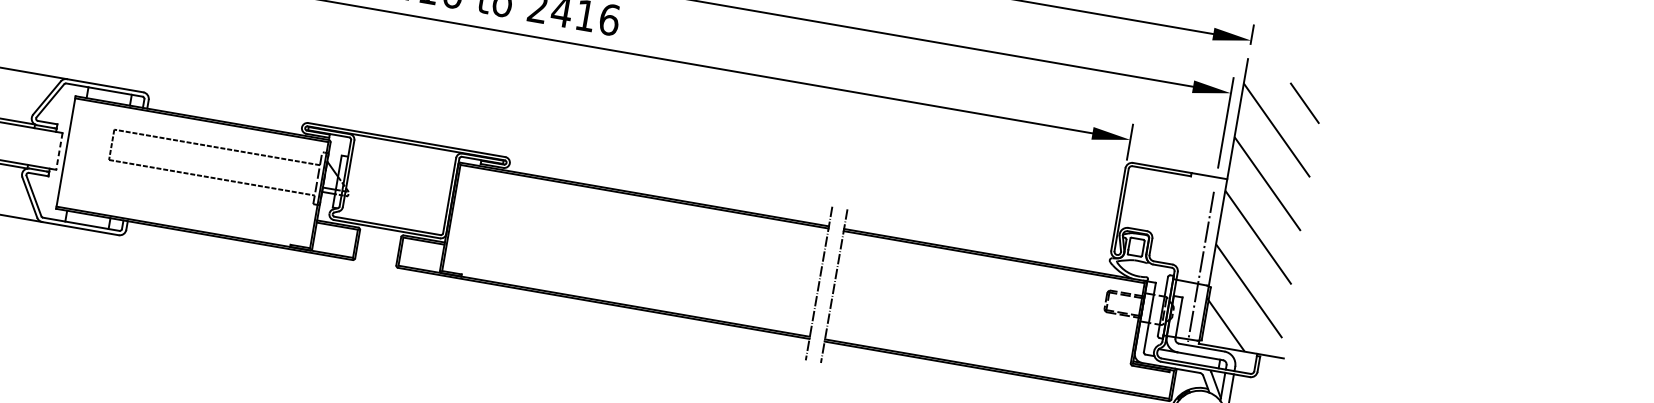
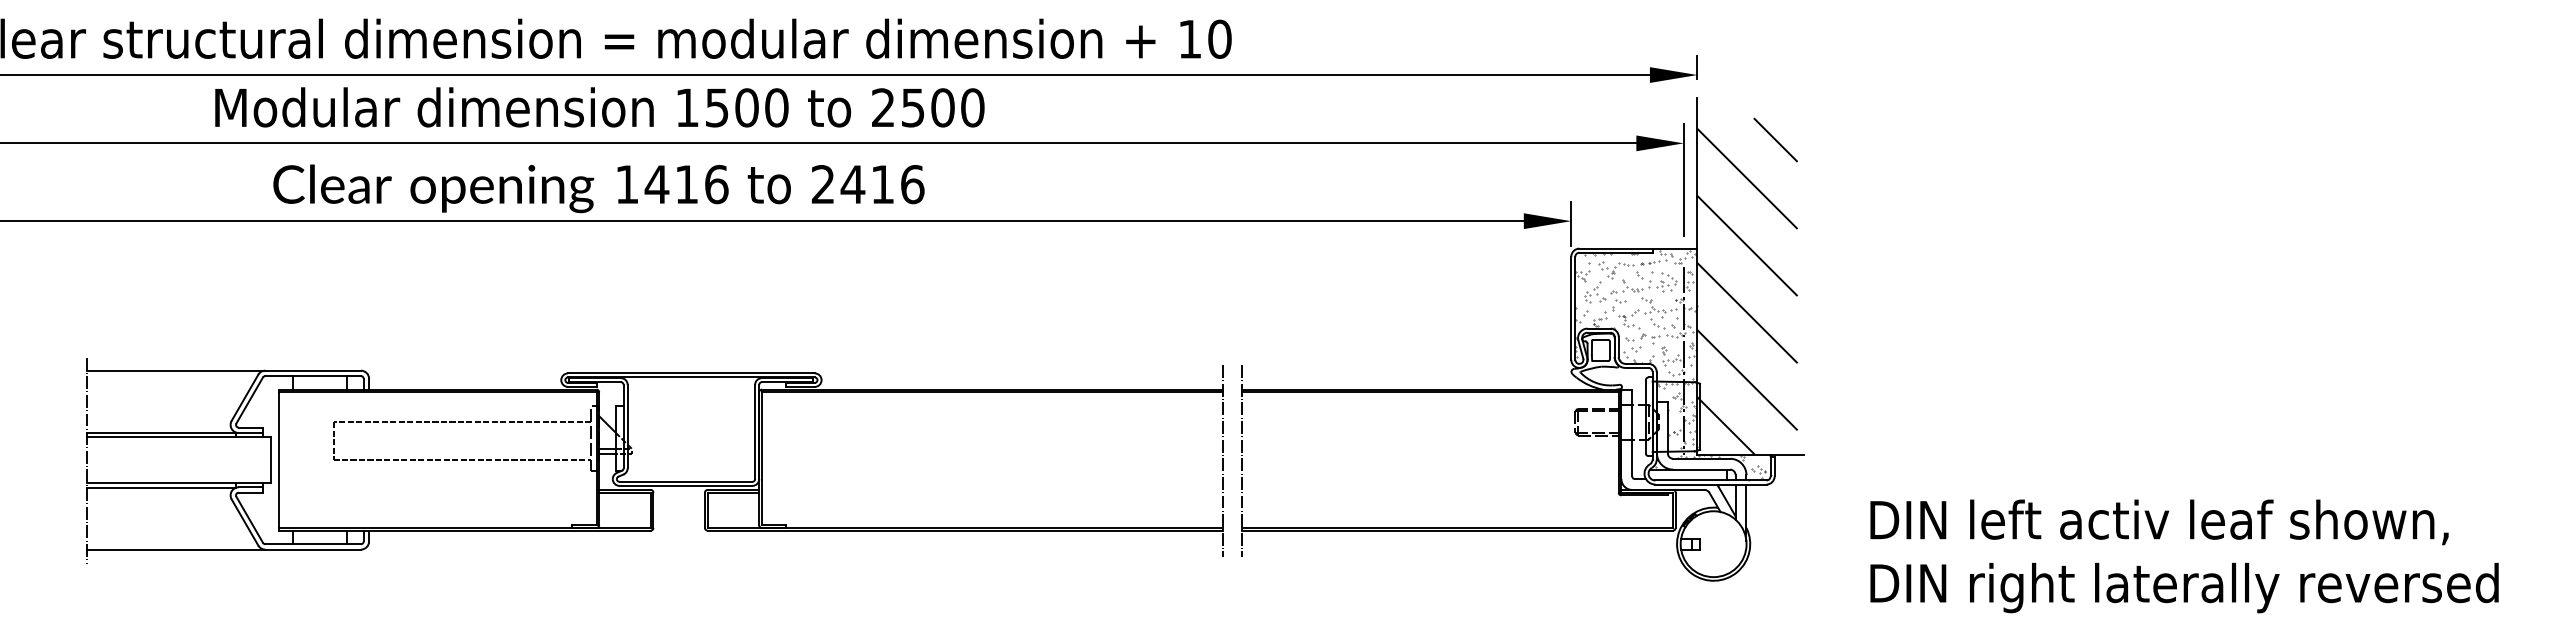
line: (59, 151) -> (271, 460), dashed -> solid
hatch: (1191, 269) -> (1672, 365), added

